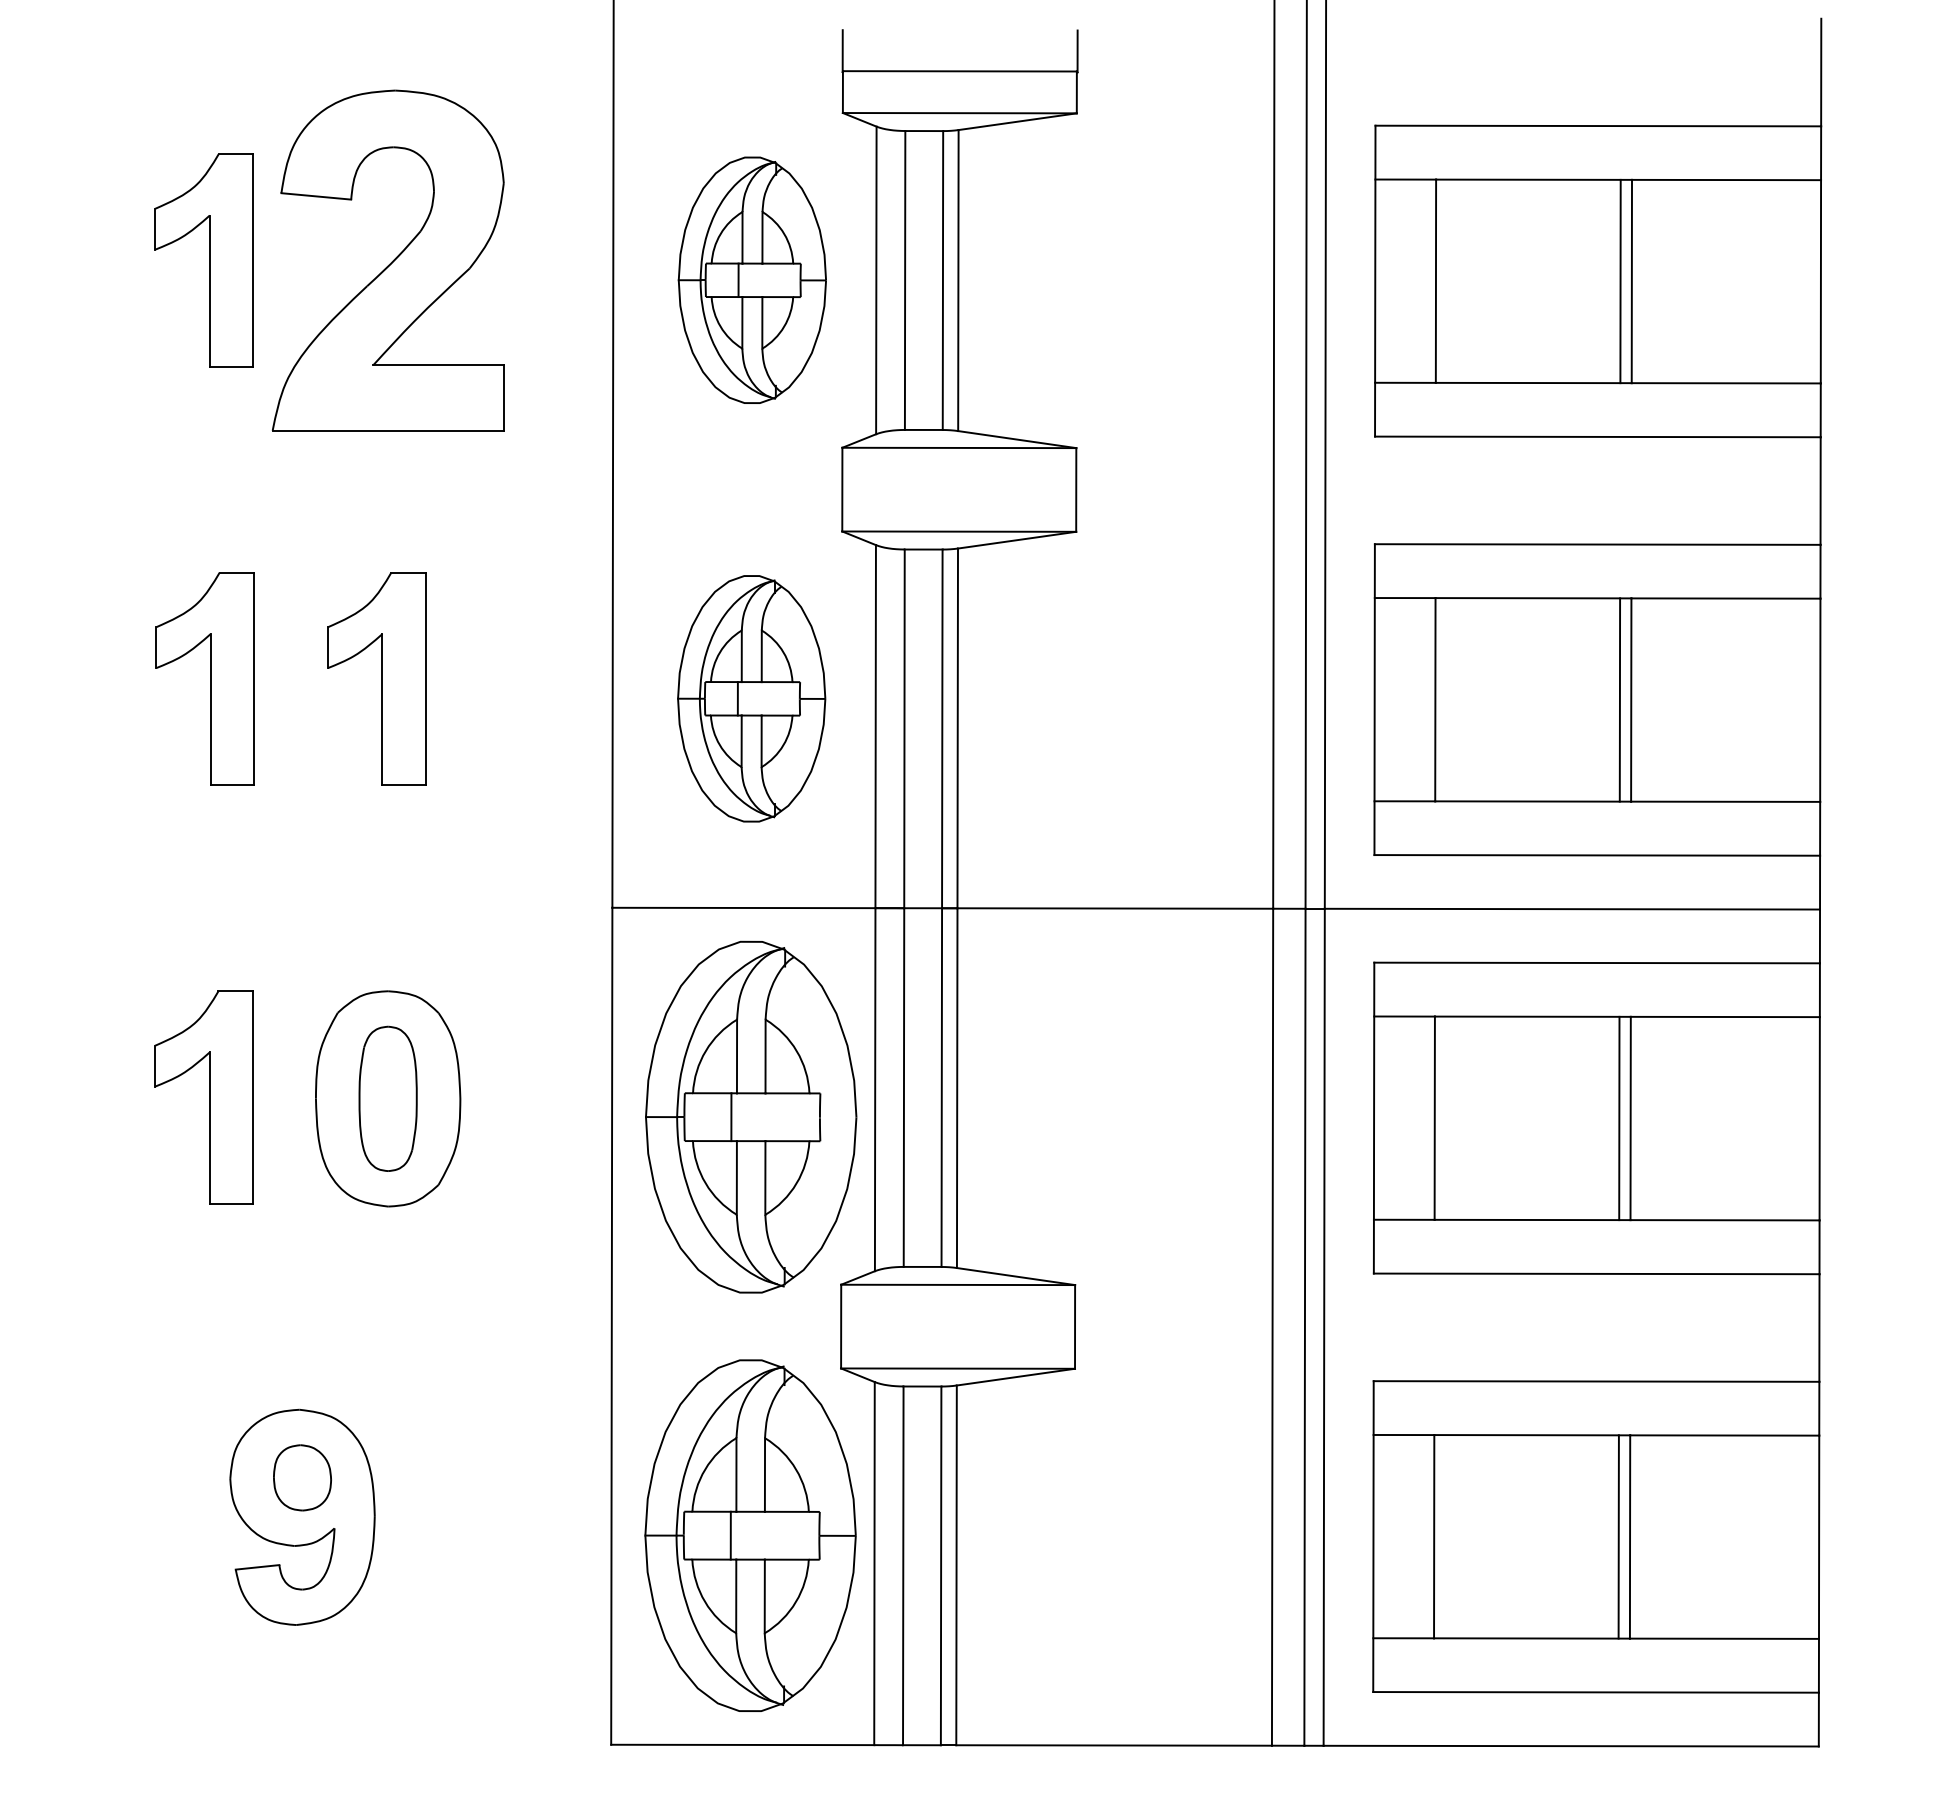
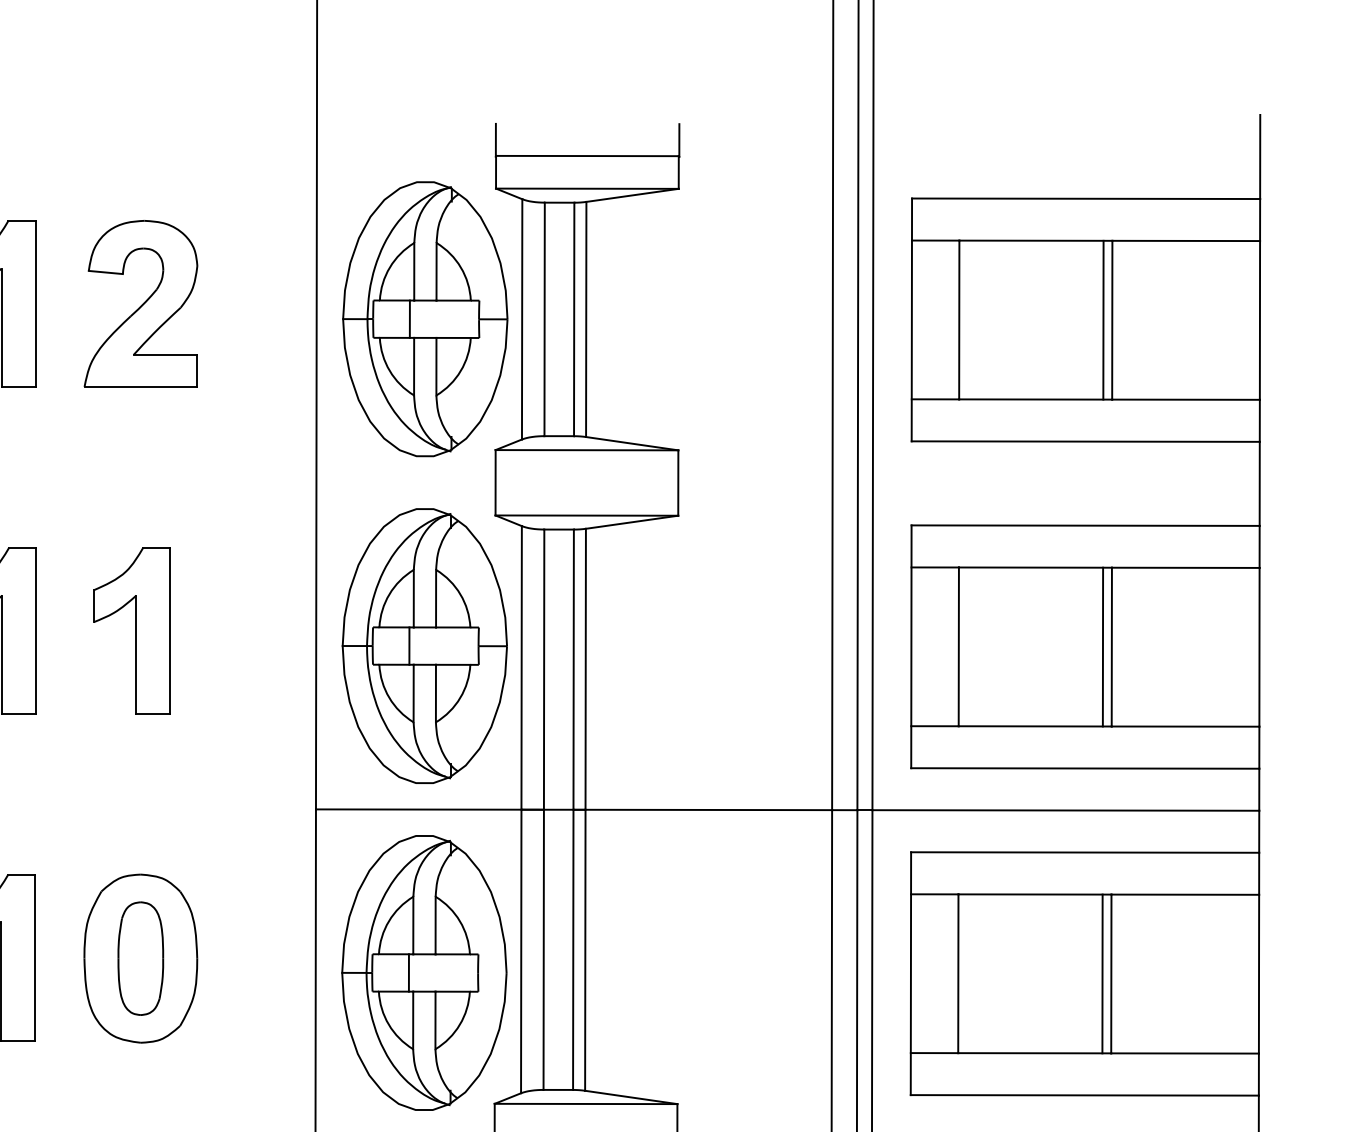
part: (388, 260) -> (141, 303), size x0.62
part: (752, 280) -> (425, 319), size x1.43
part: (751, 698) -> (424, 645), size x1.43

